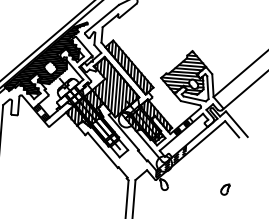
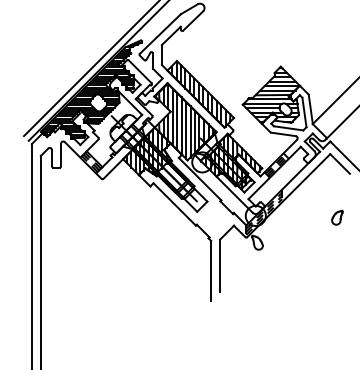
part: (225, 189) -> (337, 217), moved

